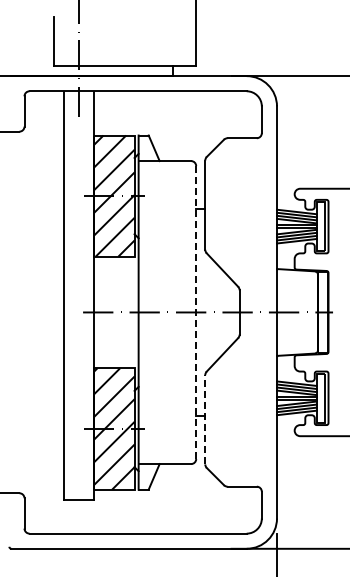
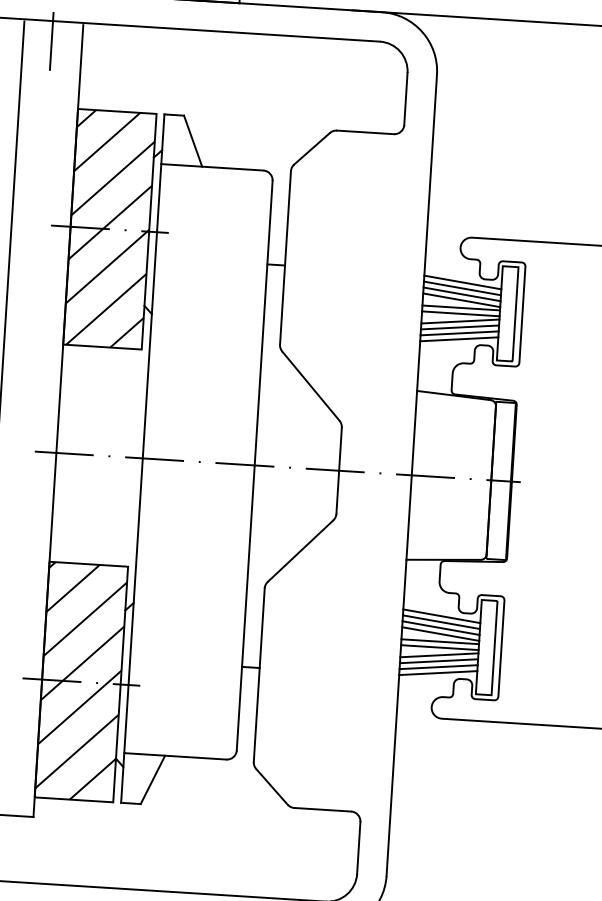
line: (196, 313) -> (255, 467), dashed -> solid
line: (205, 419) -> (259, 674), dashed -> solid

